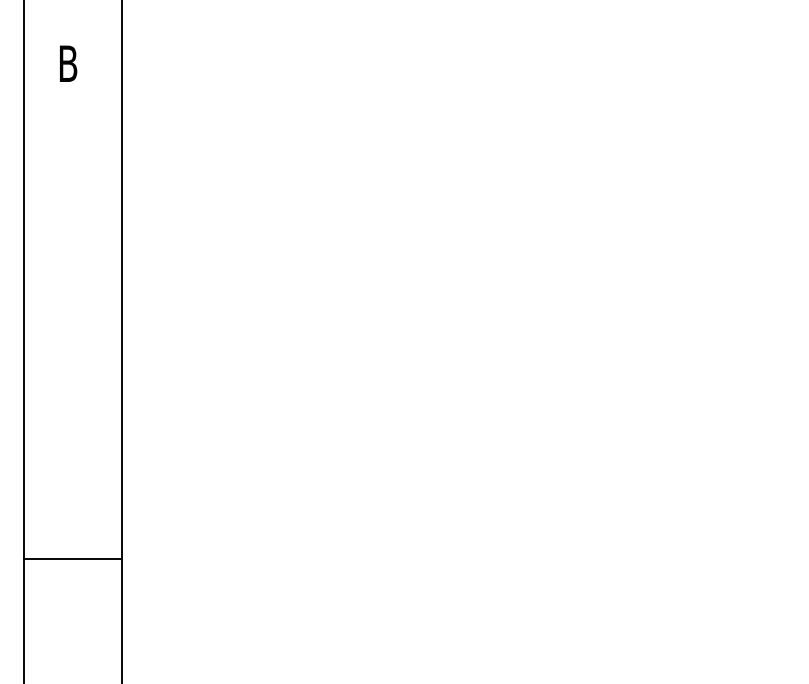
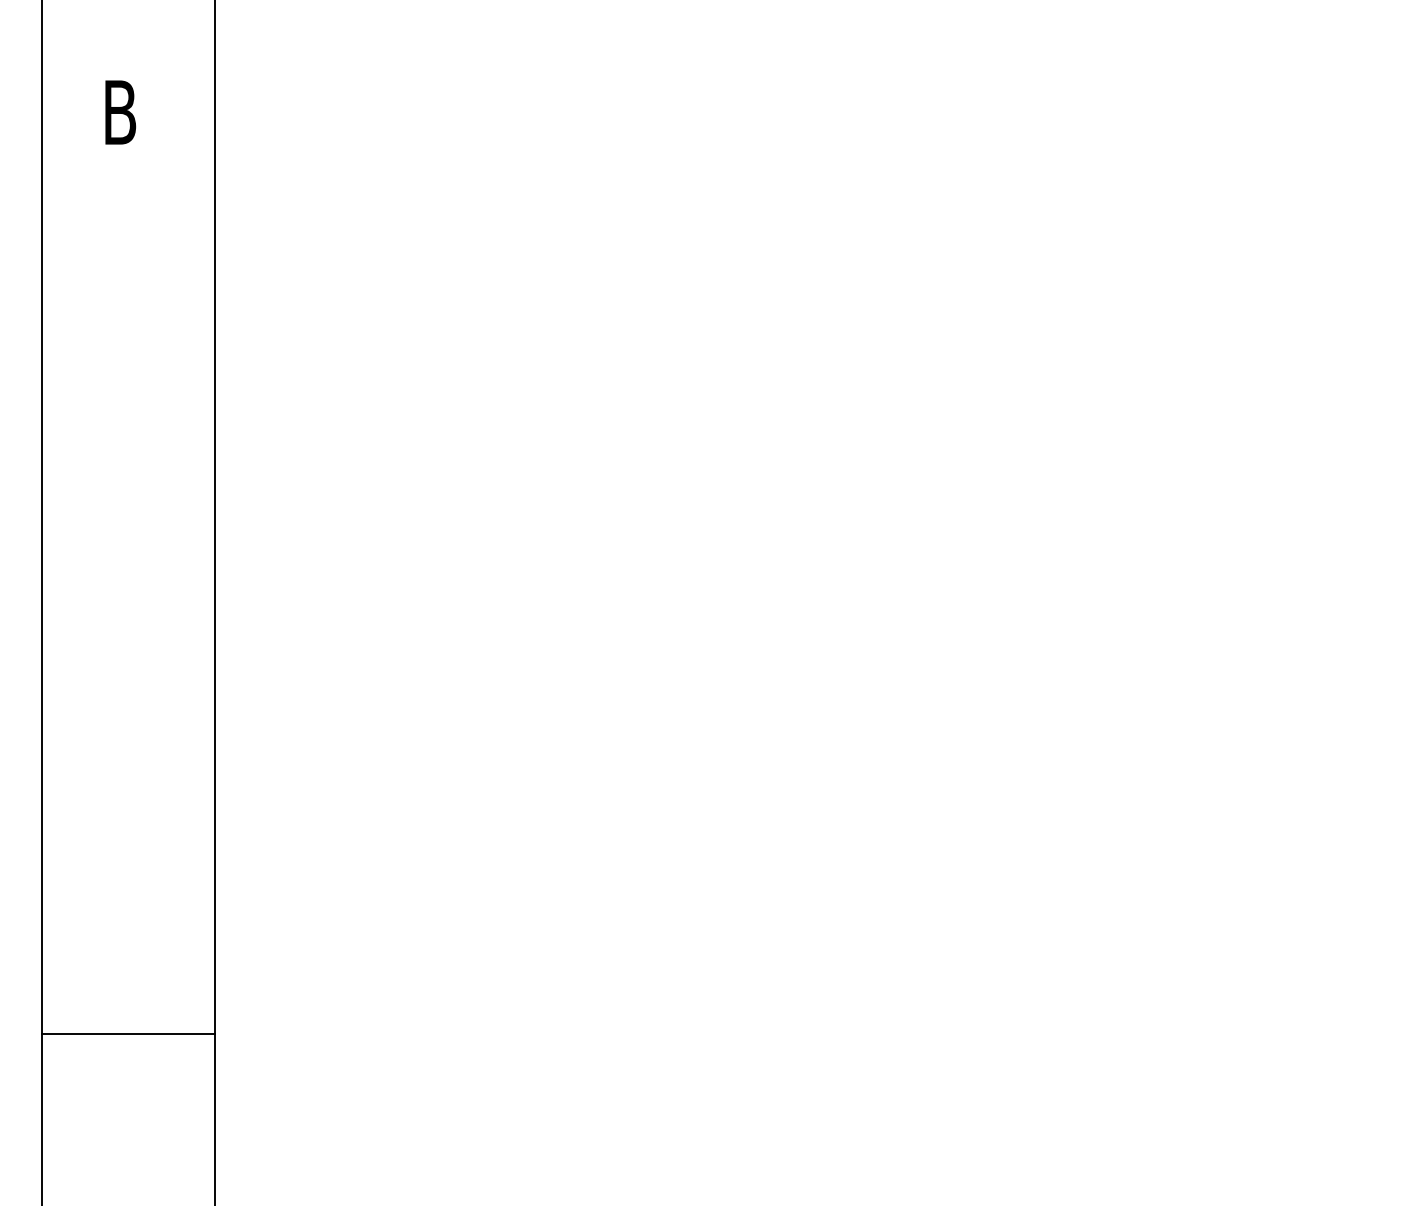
line: (72, 559) -> (127, 1034), moved

